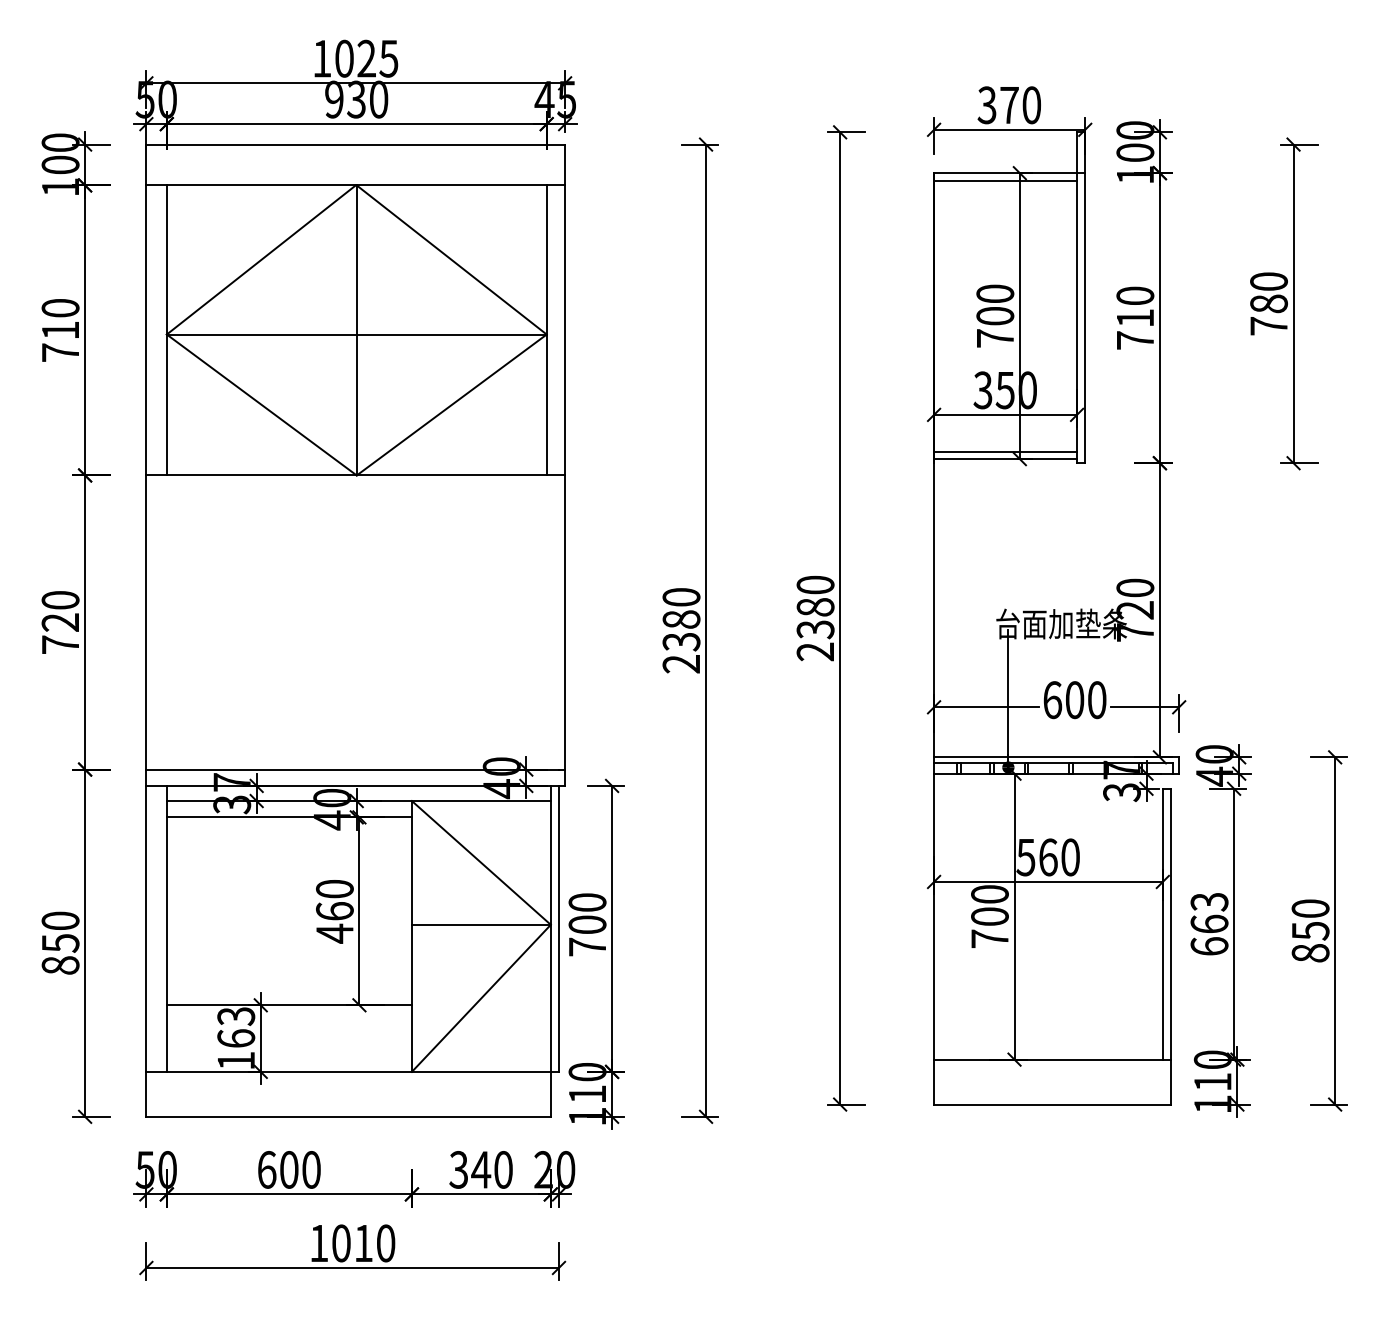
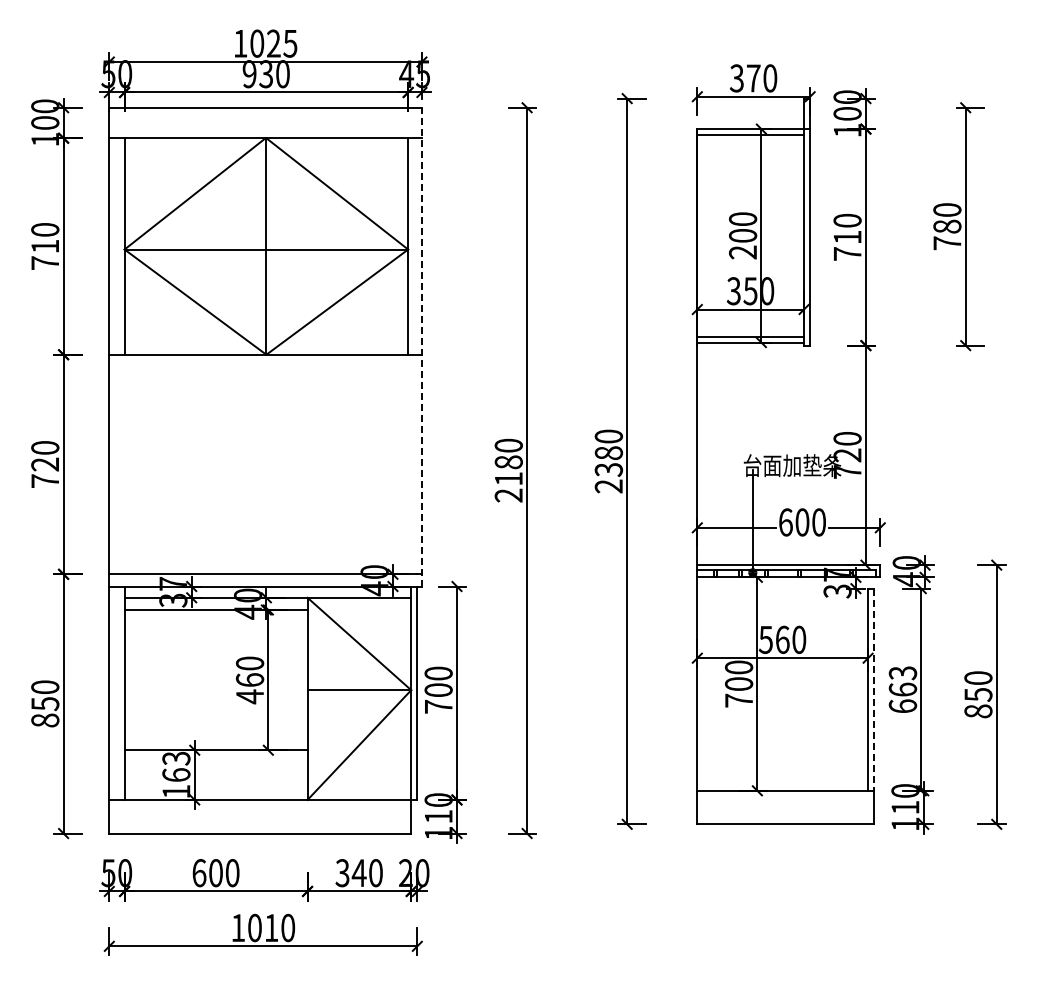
text: (994, 338) -> (742, 252), 700 -> 200
line: (564, 464) -> (421, 346), solid -> dashed
text: (681, 642) -> (508, 479), 2380 -> 2180
line: (1171, 925) -> (874, 690), solid -> dashed

